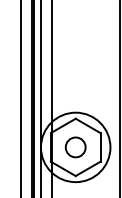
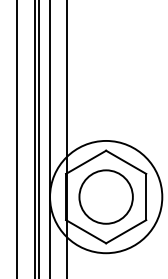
circle: (75, 146) -> (105, 195), size x1.67

